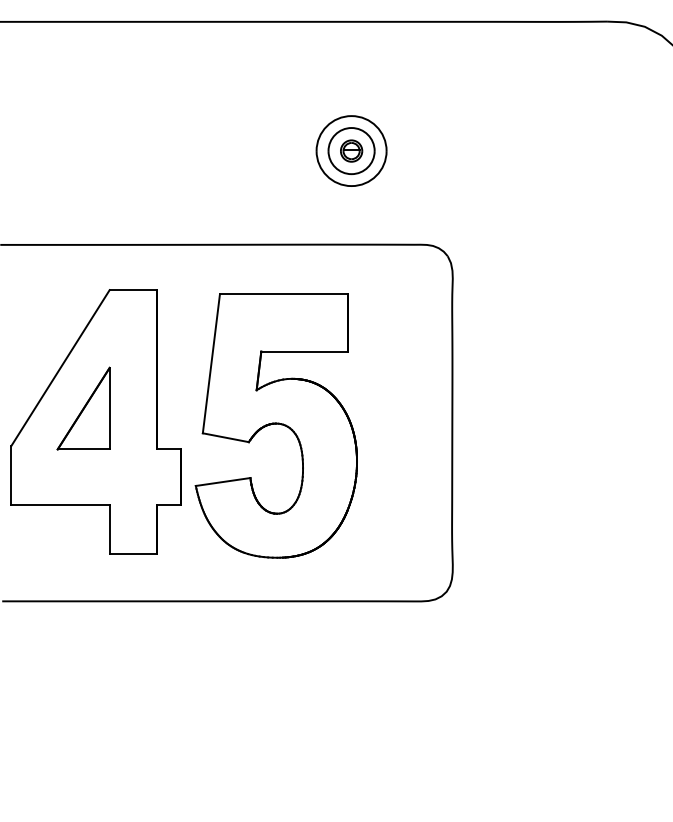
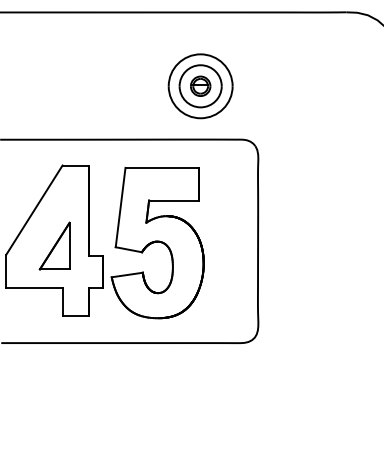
part: (351, 149) -> (200, 85), size x1.6
part: (83, 407) -> (54, 245), moved

